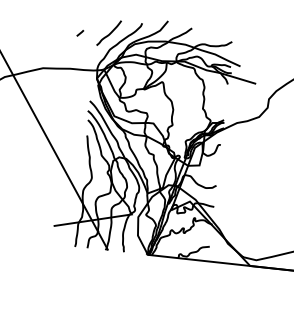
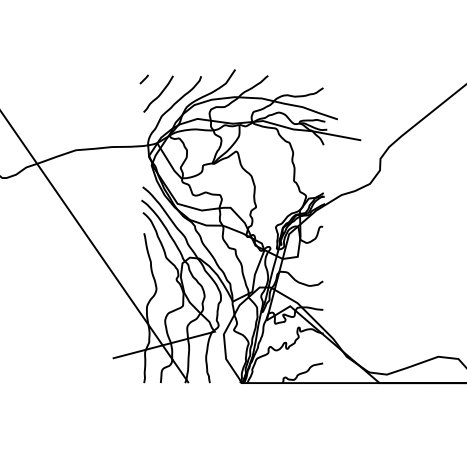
line: (79, 33) -> (143, 79), moved

